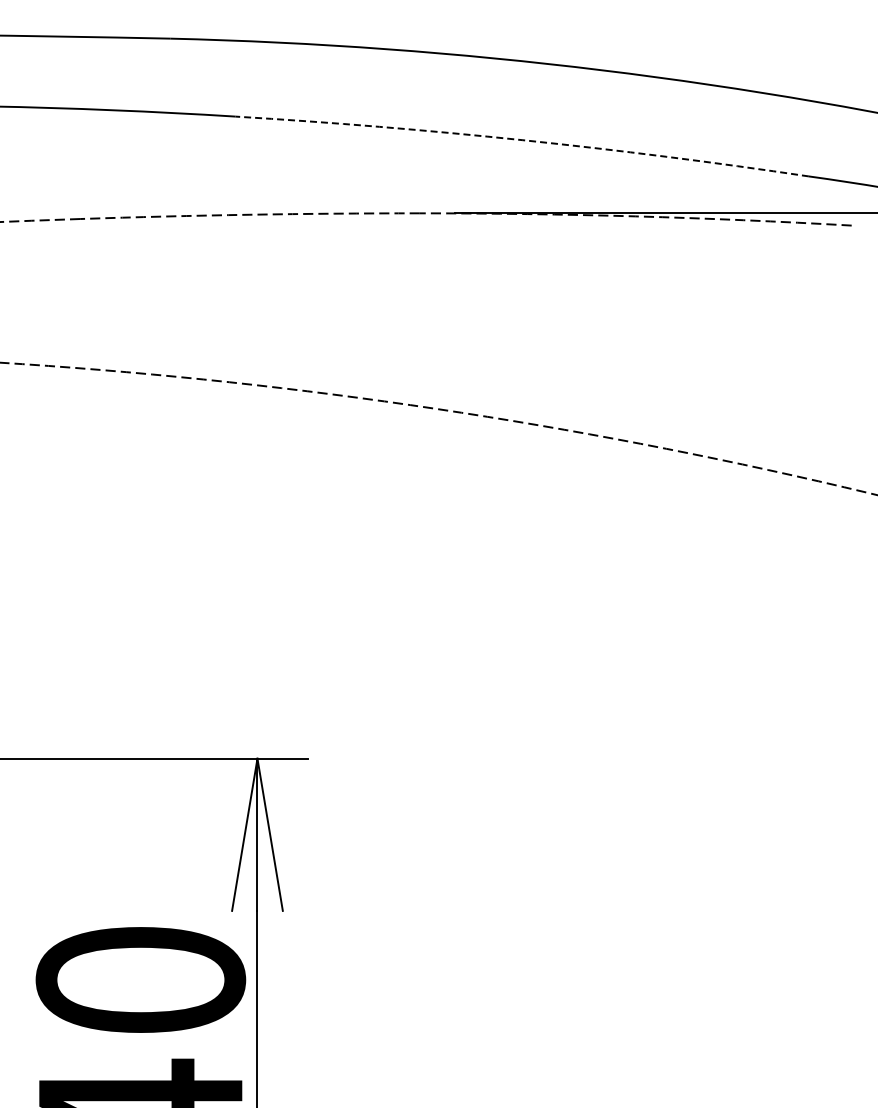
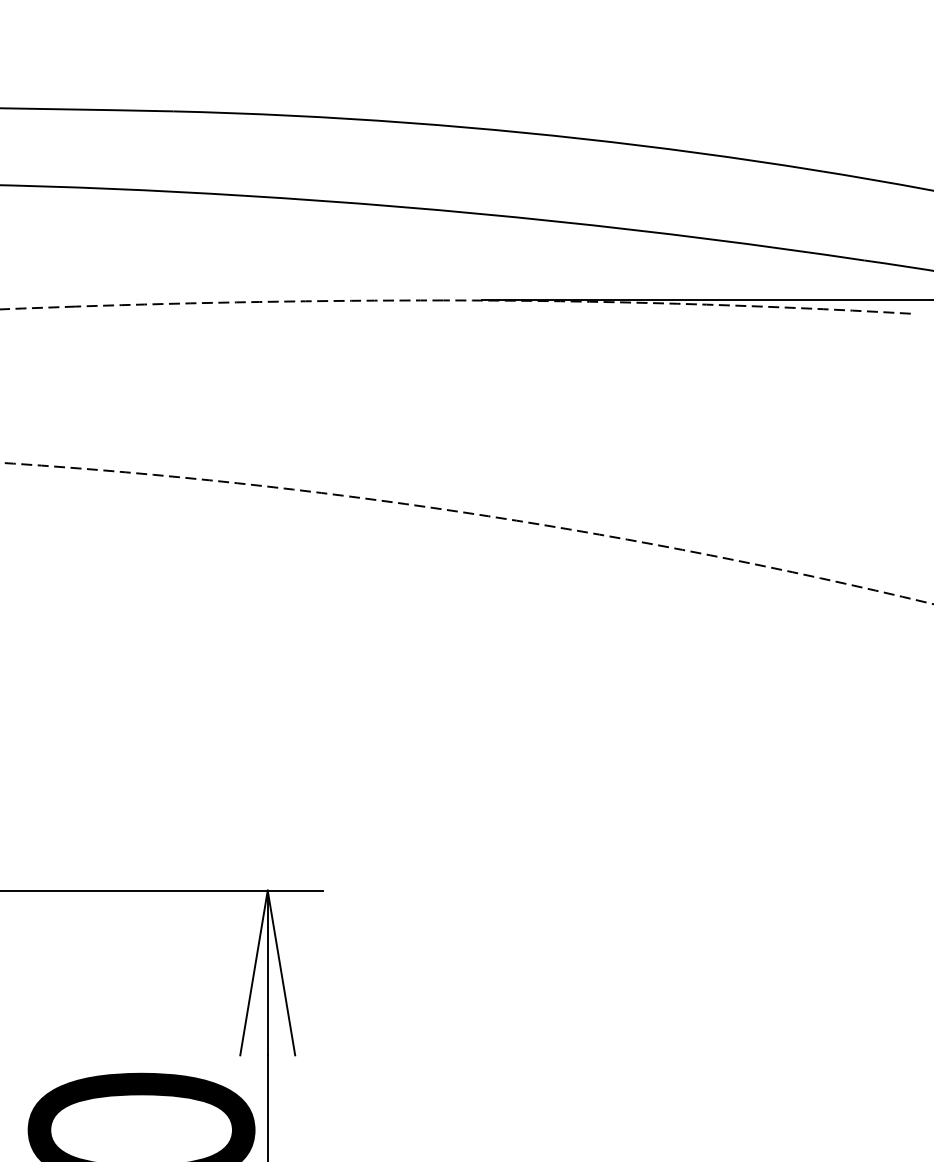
arc: (522, 140) -> (554, 221), dashed -> solid

